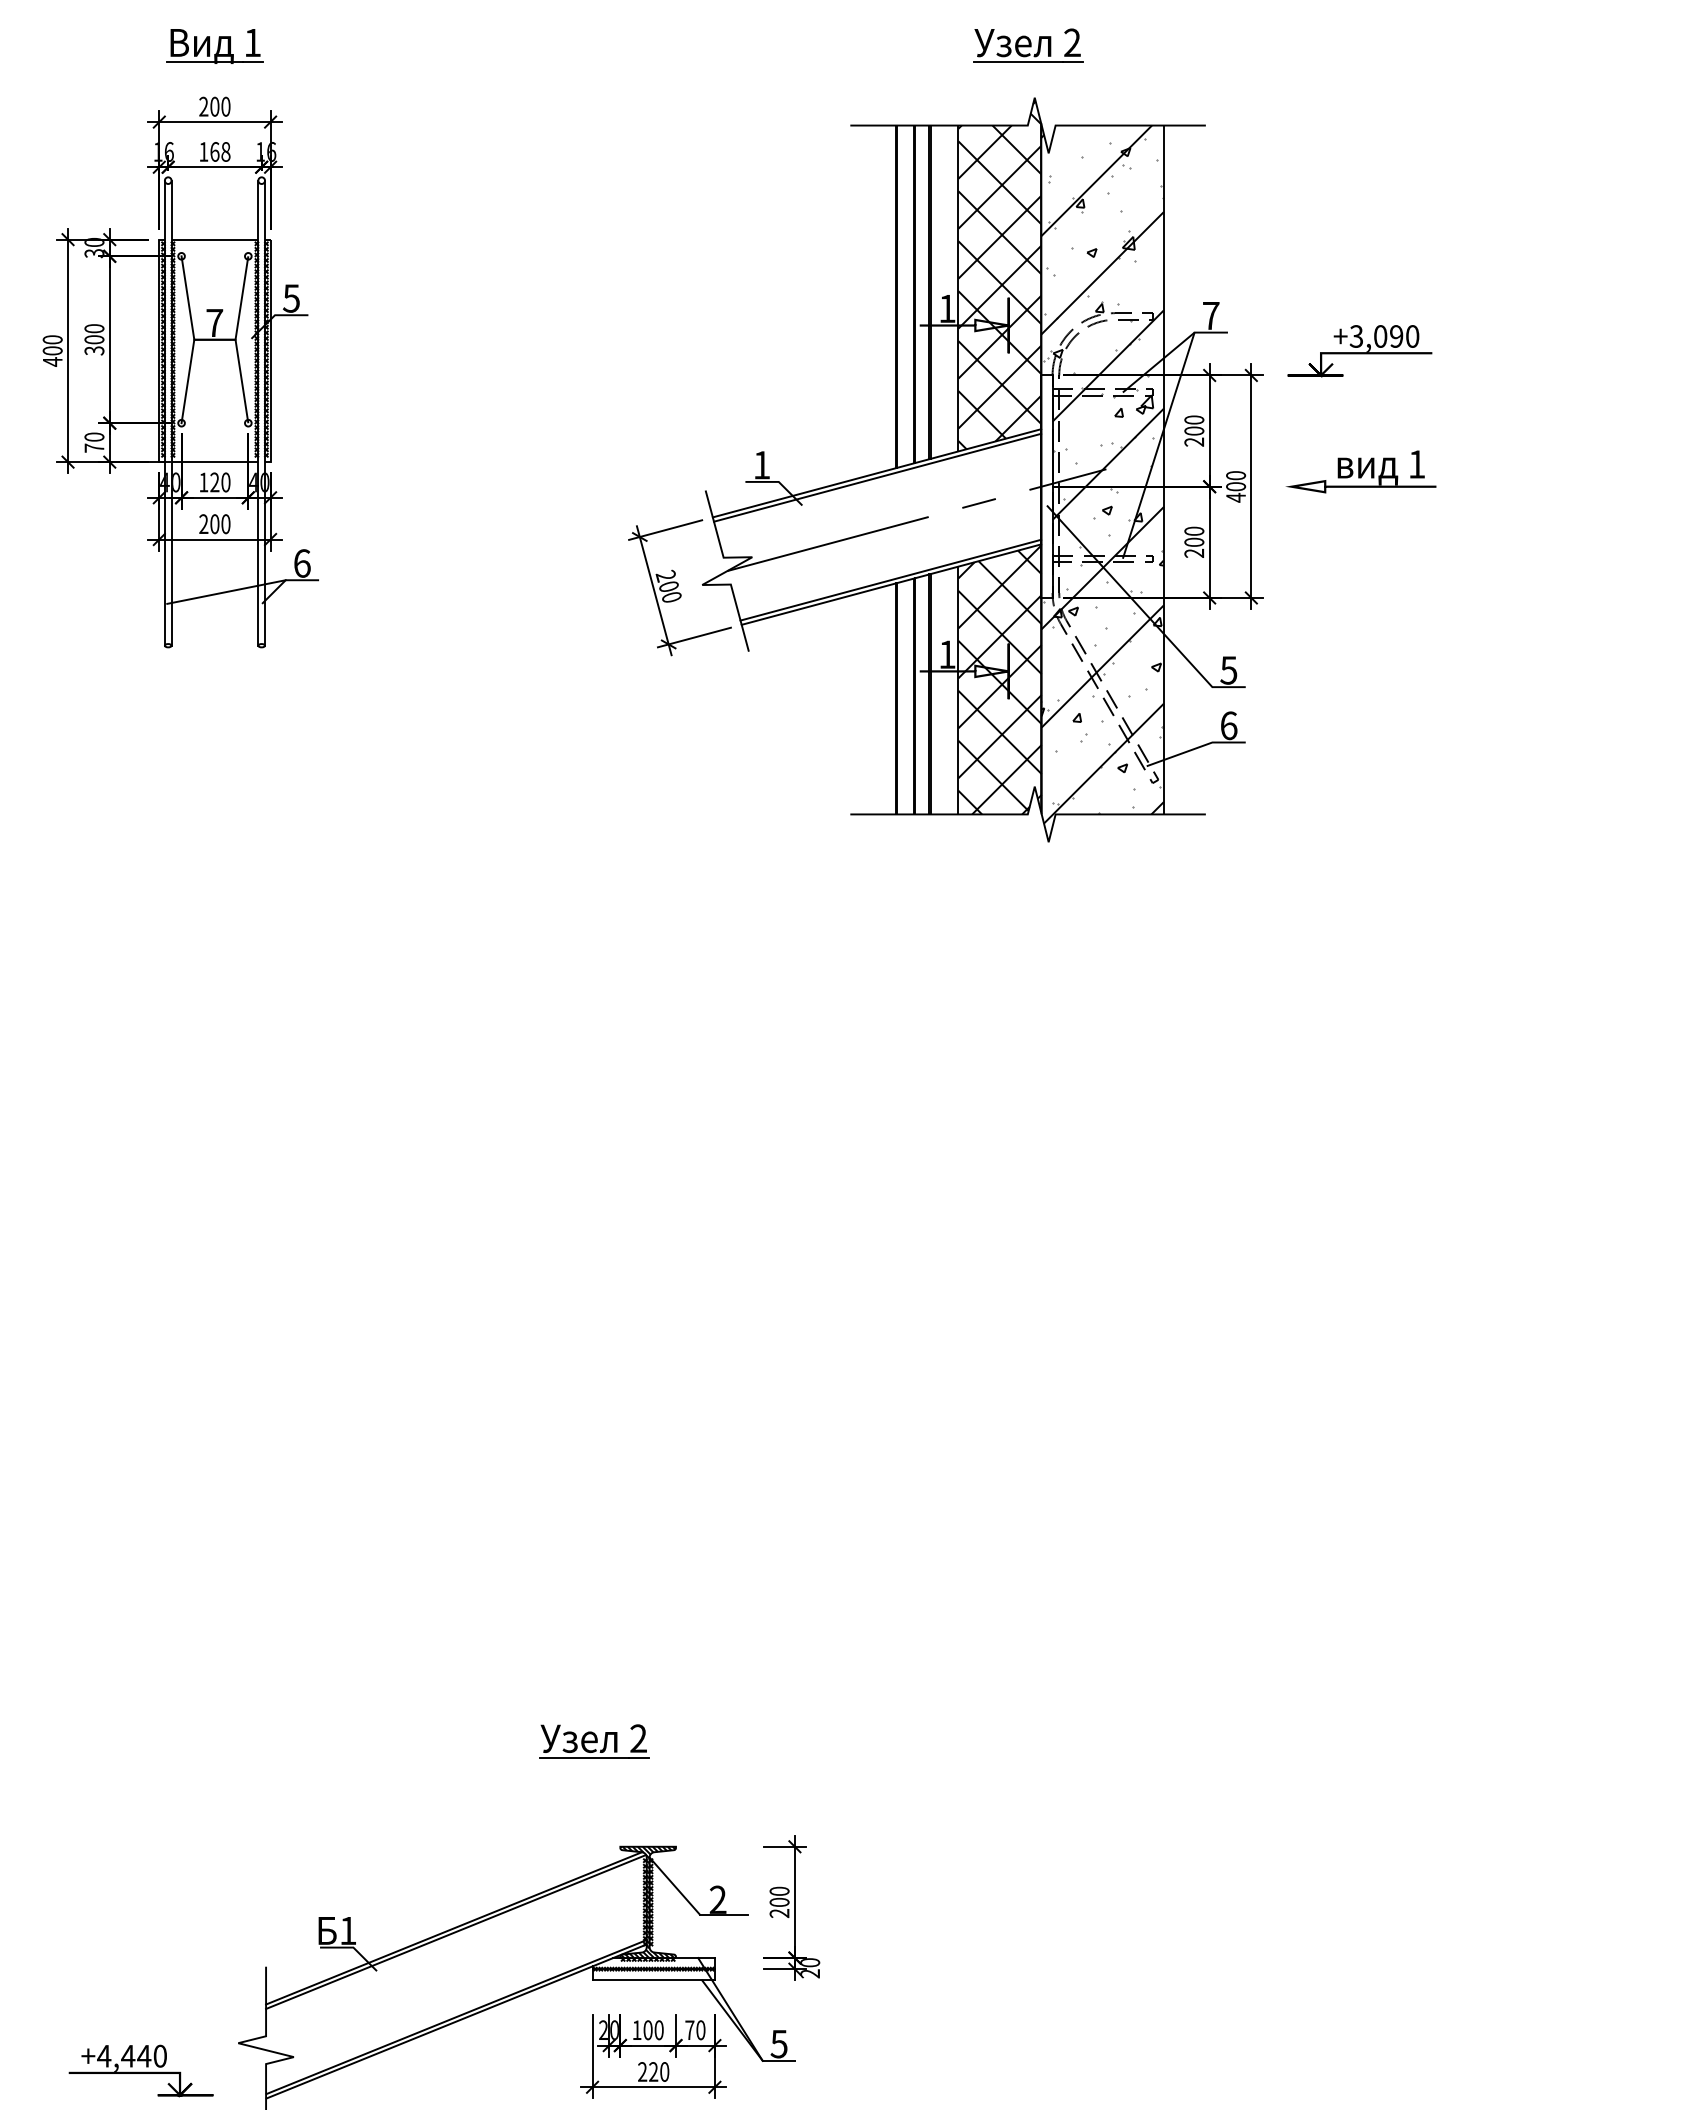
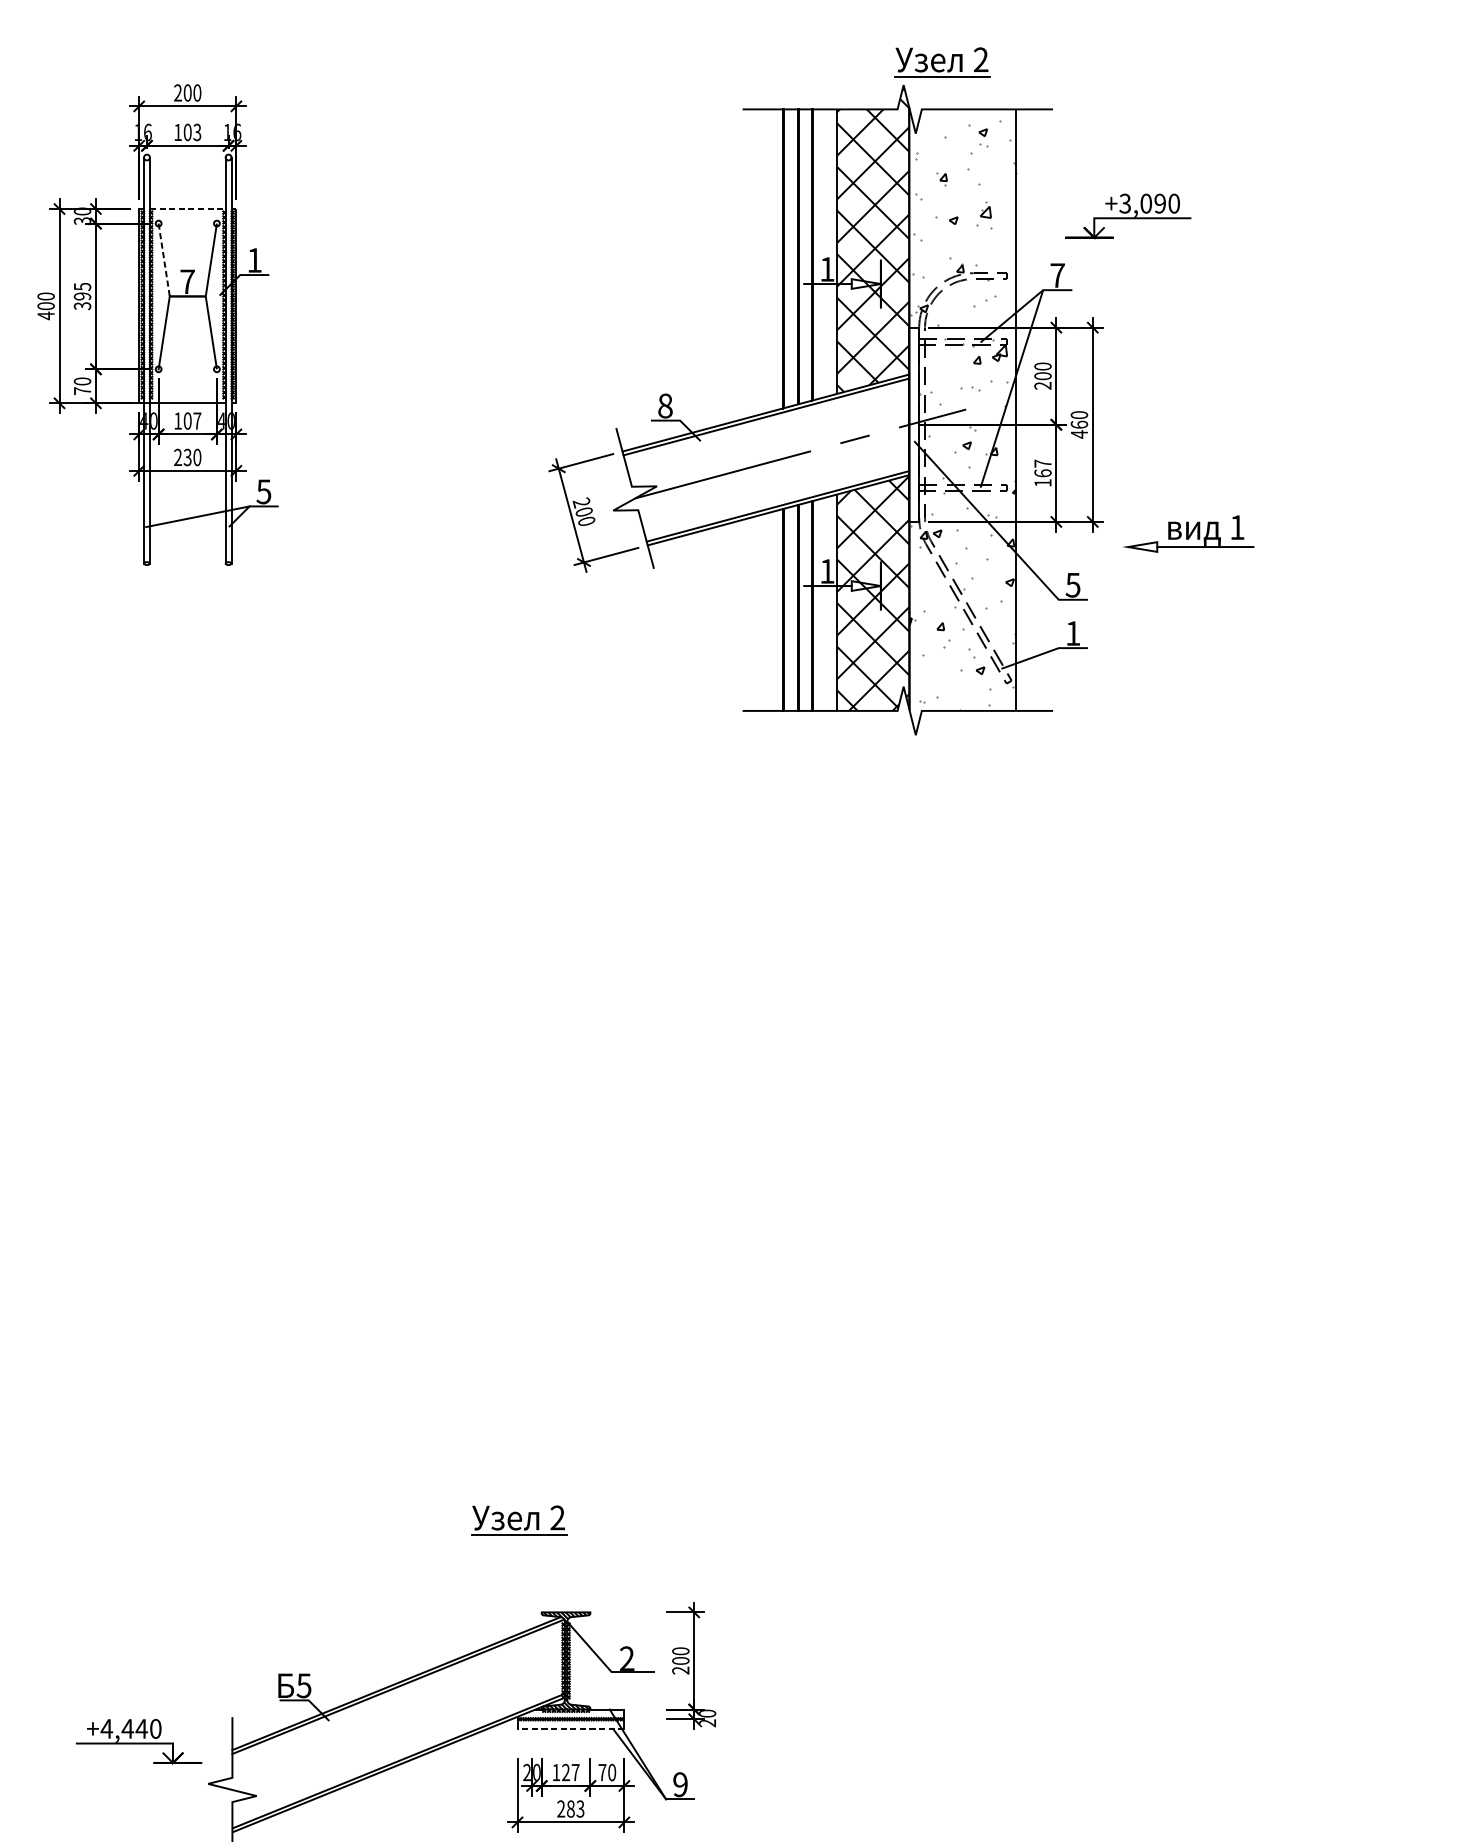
part: (1028, 45) -> (942, 62), moved
part: (214, 46) -> (187, 40), removed
text: (220, 151) -> (192, 132), 168 -> 103
line: (215, 239) -> (188, 208), solid -> dashed
line: (188, 298) -> (164, 260), solid -> dashed
text: (290, 298) -> (253, 260), 5 -> 1
text: (94, 334) -> (82, 291), 300 -> 395
text: (1359, 351) -> (1127, 216), moved
text: (761, 465) -> (665, 406), 1 -> 8
text: (1360, 471) -> (1188, 533), moved
hatch: (1102, 474) -> (962, 414), removed
text: (220, 482) -> (192, 421), 120 -> 107
text: (1235, 486) -> (1078, 424), 400 -> 460
text: (214, 524) -> (187, 457), 200 -> 230
text: (1194, 541) -> (1043, 472), 200 -> 167
text: (301, 563) -> (263, 491), 6 -> 5
text: (1229, 725) -> (1073, 633), 6 -> 1
text: (347, 1931) -> (303, 1686), 1 -> 5
line: (653, 1980) -> (570, 1729), solid -> dashed
text: (653, 2030) -> (570, 1772), 100 -> 127
text: (778, 2043) -> (679, 1784), 5 -> 9
text: (140, 2070) -> (138, 1741), moved
text: (659, 2071) -> (575, 1808), 220 -> 283

